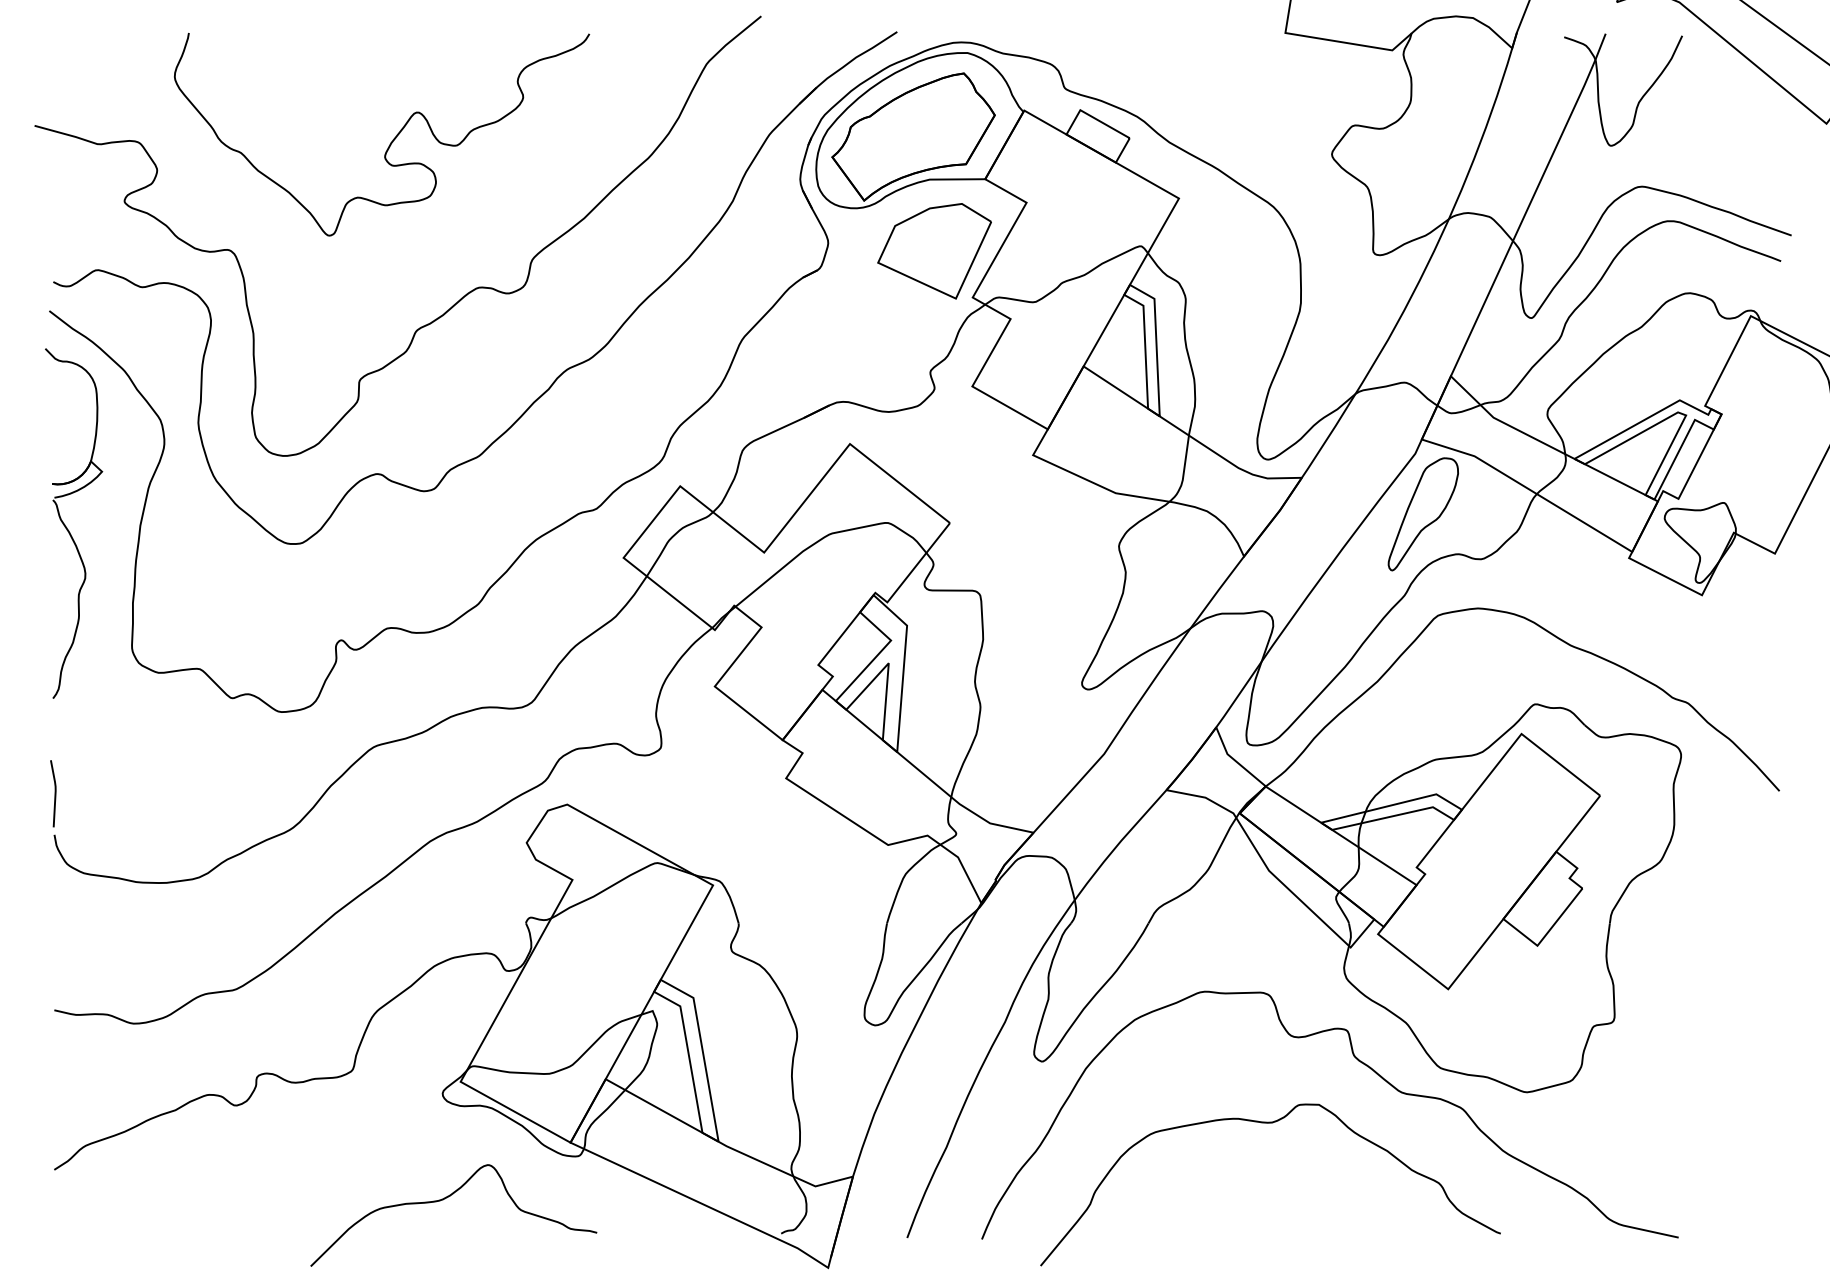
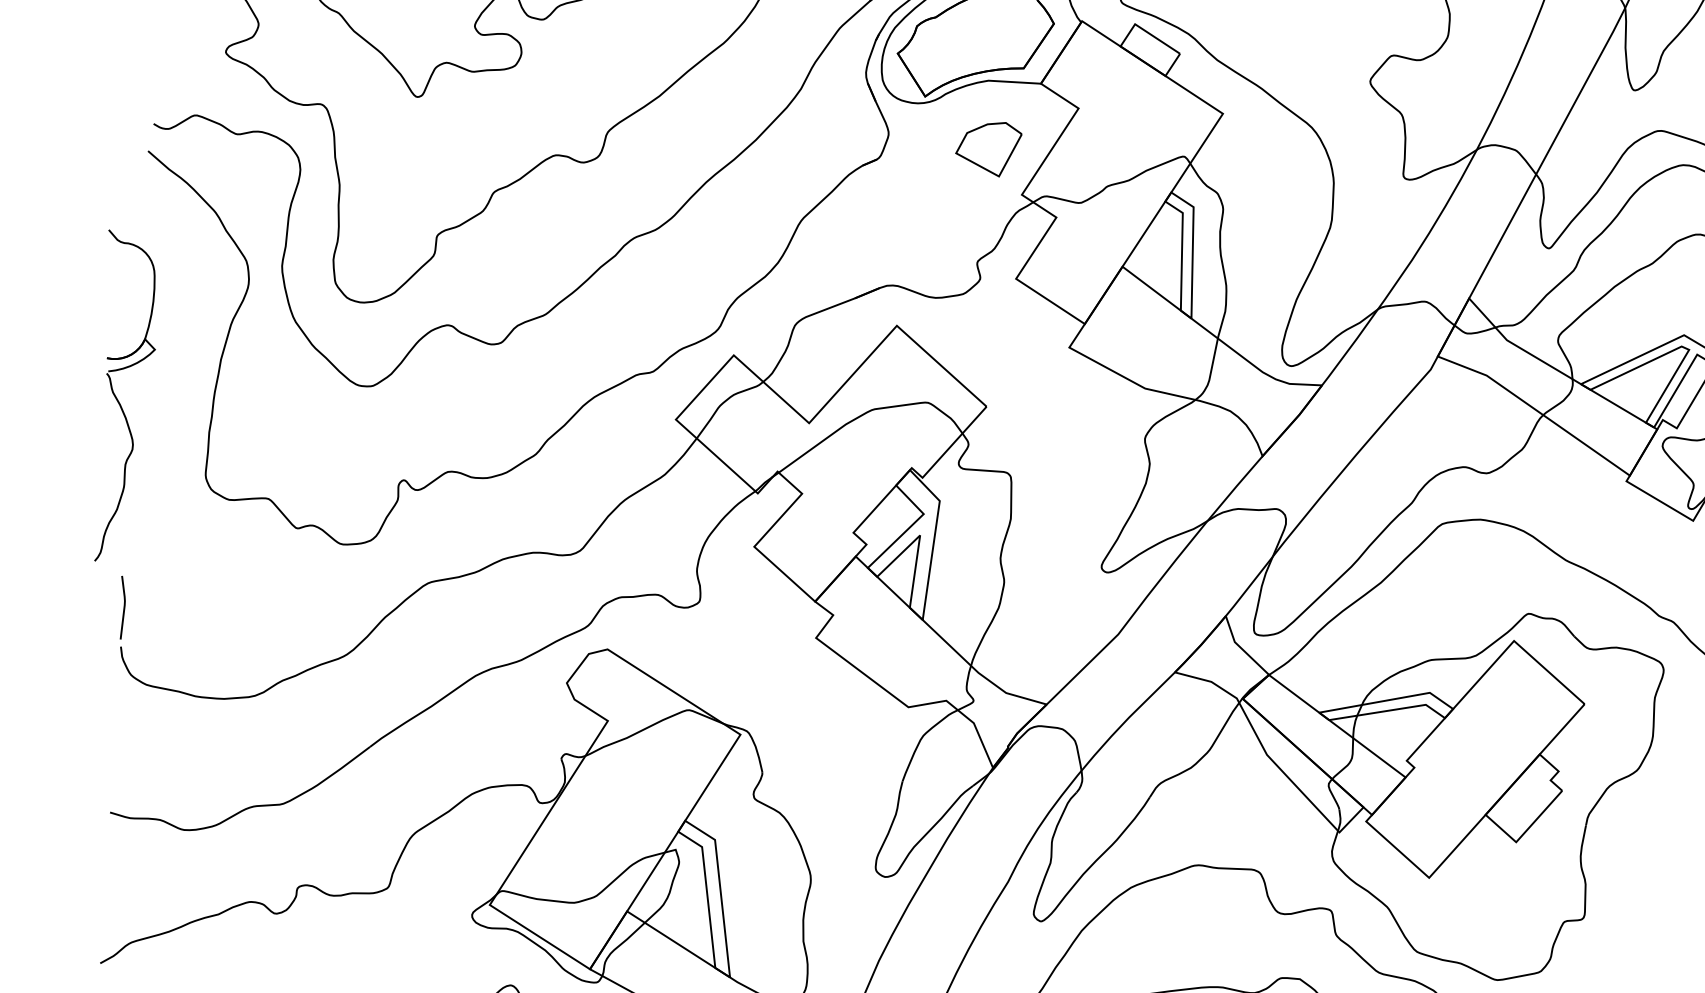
part: (934, 251) -> (988, 148), size x0.6
part: (1422, 514) -> (1433, 427), removed
part: (67, 527) -> (118, 400), moved

